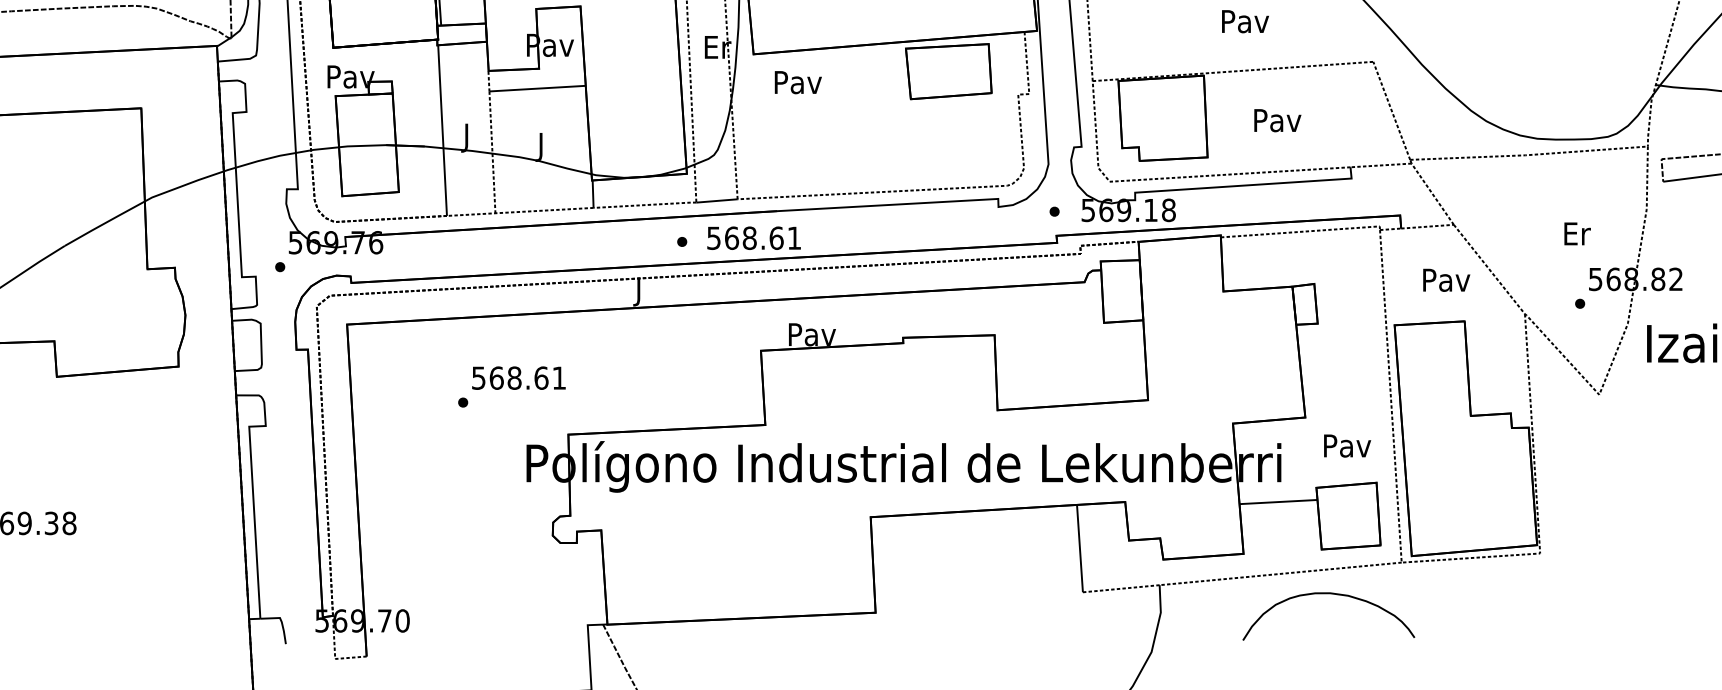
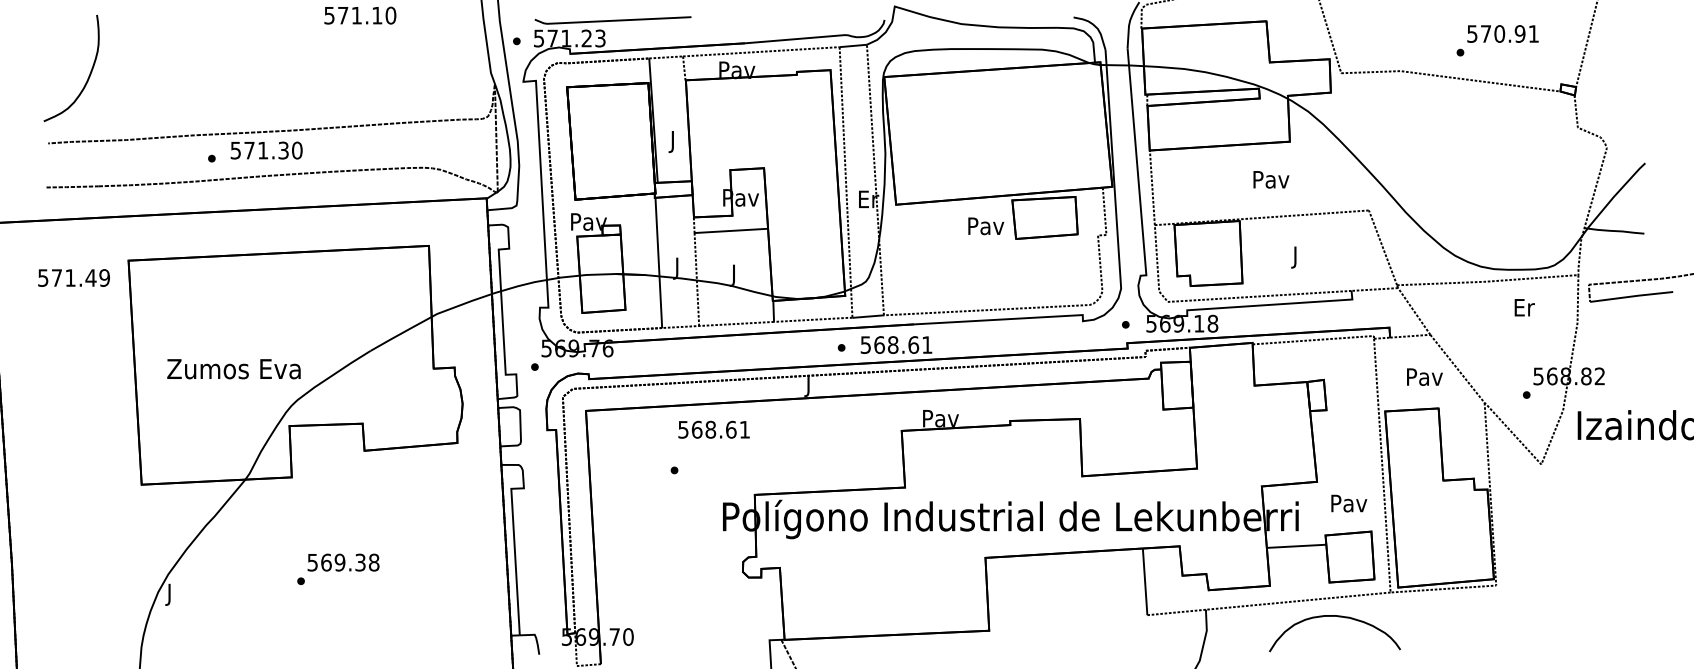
text: (798, 82) -> (986, 226), moved
text: (1277, 123) -> (1295, 257), Pav -> J
text: (1577, 233) -> (1524, 307), moved
text: (518, 377) -> (713, 429), moved

